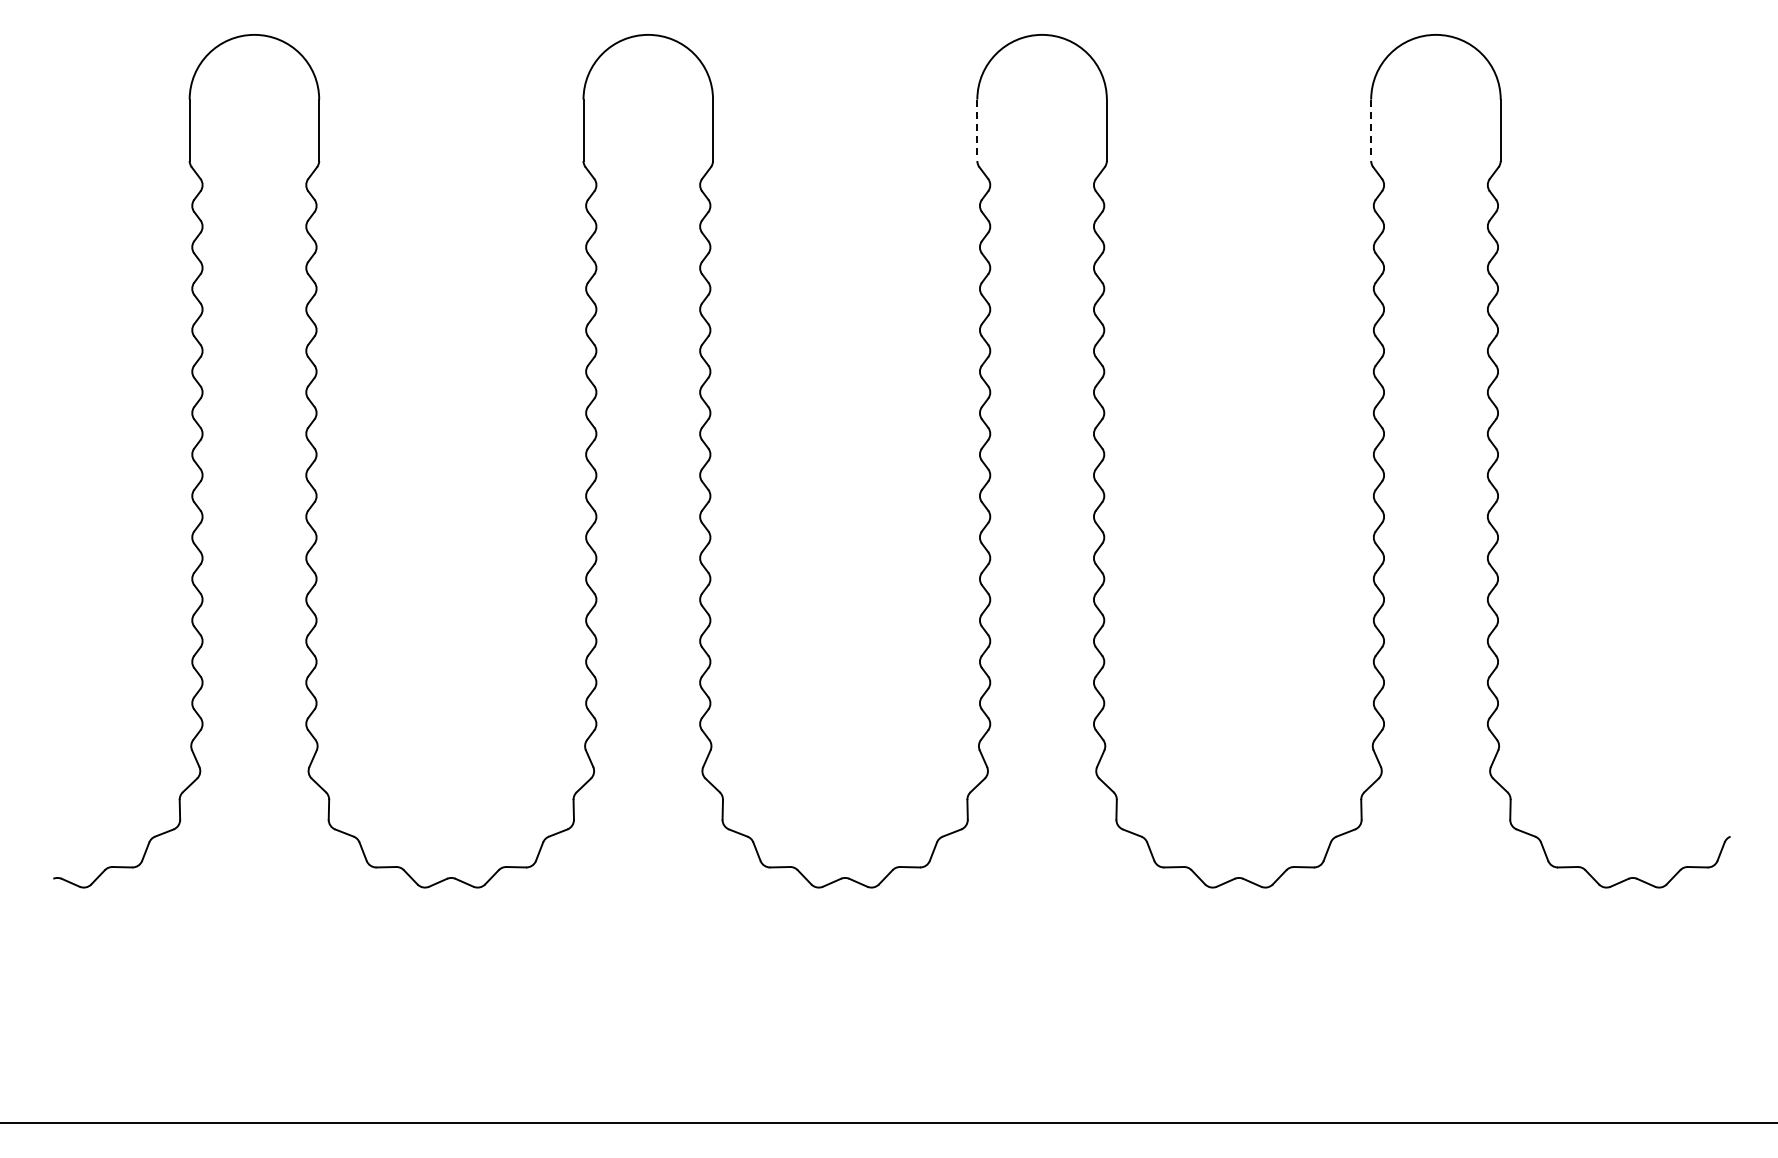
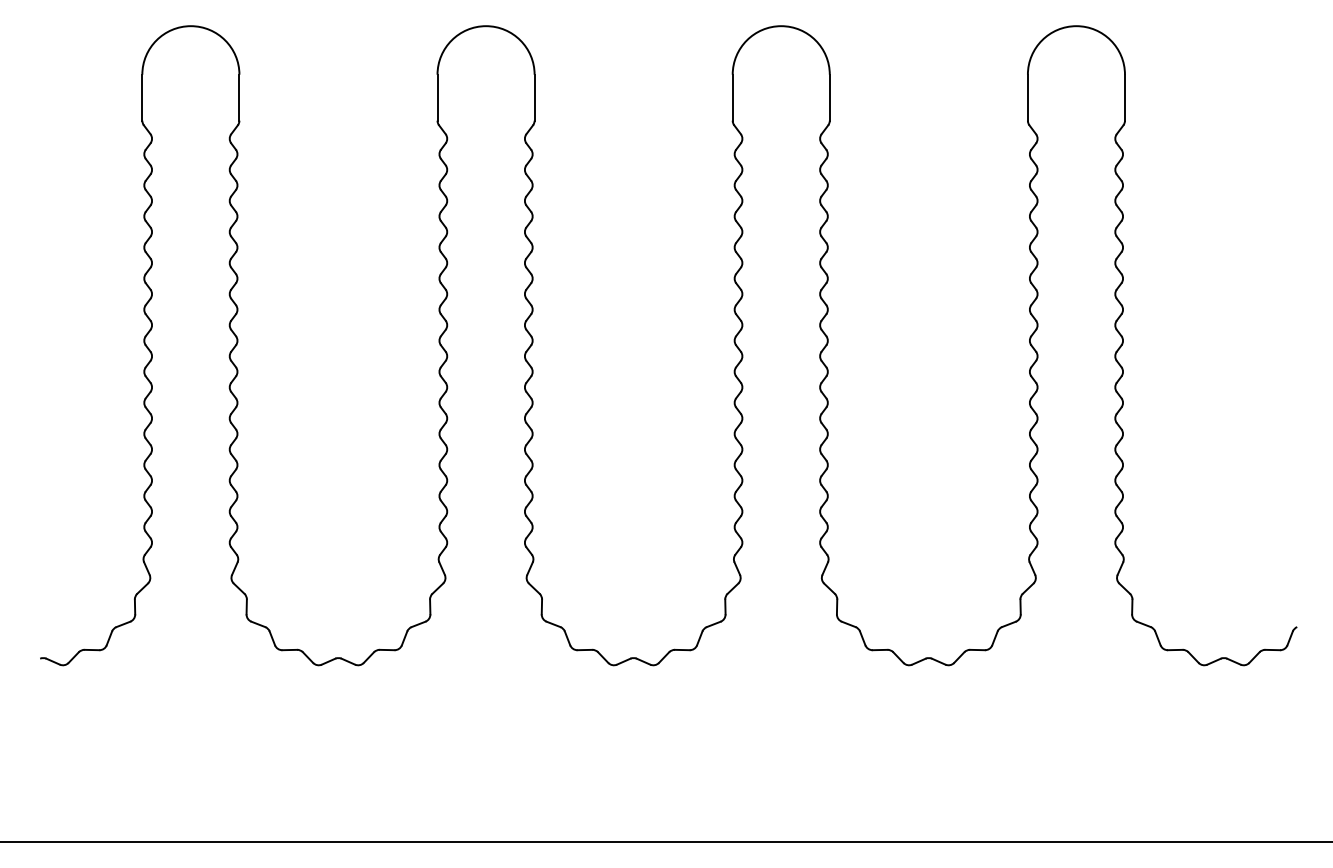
line: (977, 130) -> (732, 97), dashed -> solid
line: (1371, 130) -> (1028, 97), dashed -> solid

